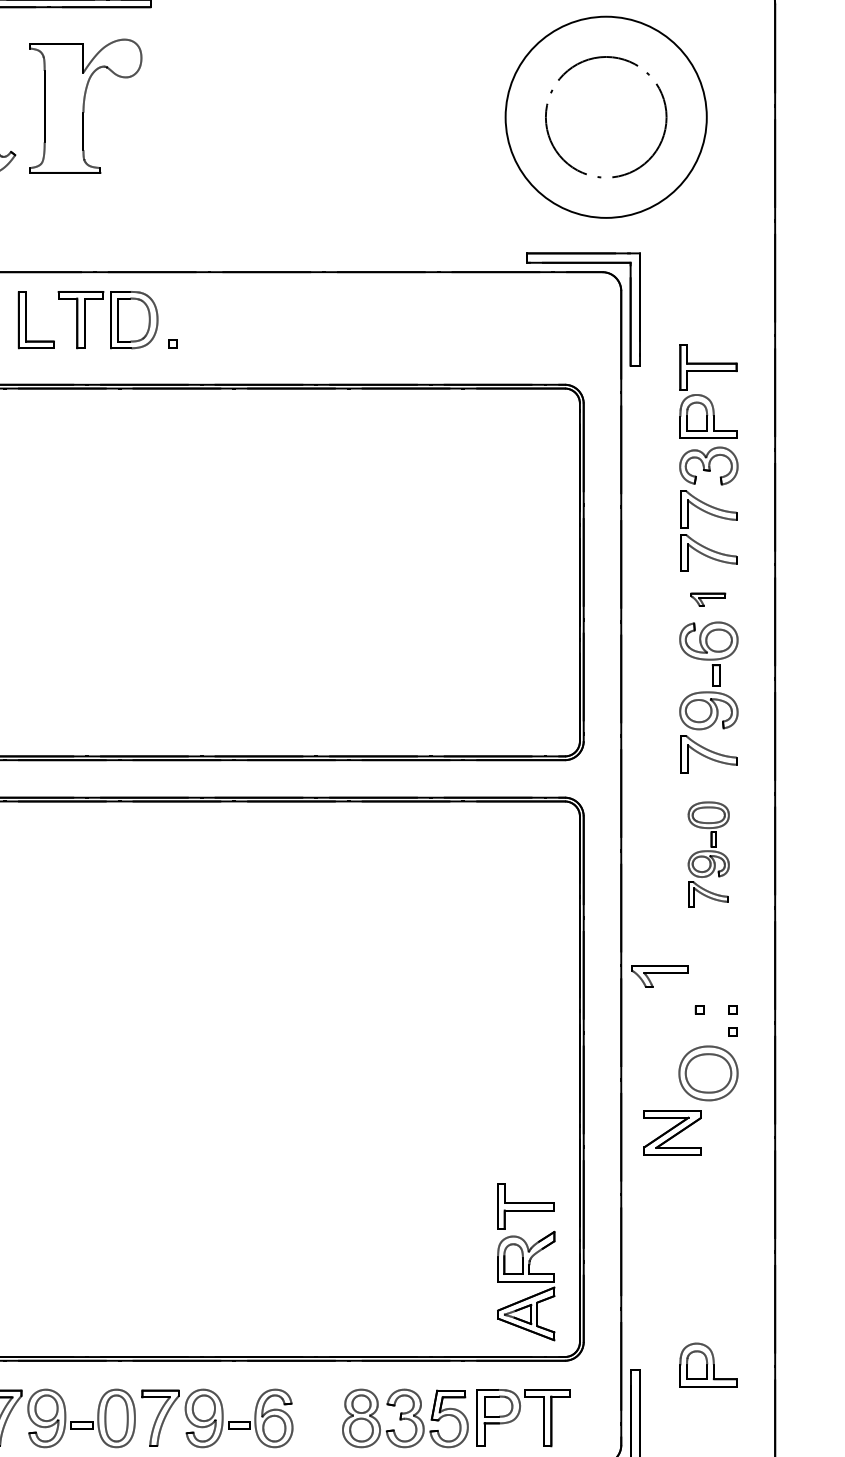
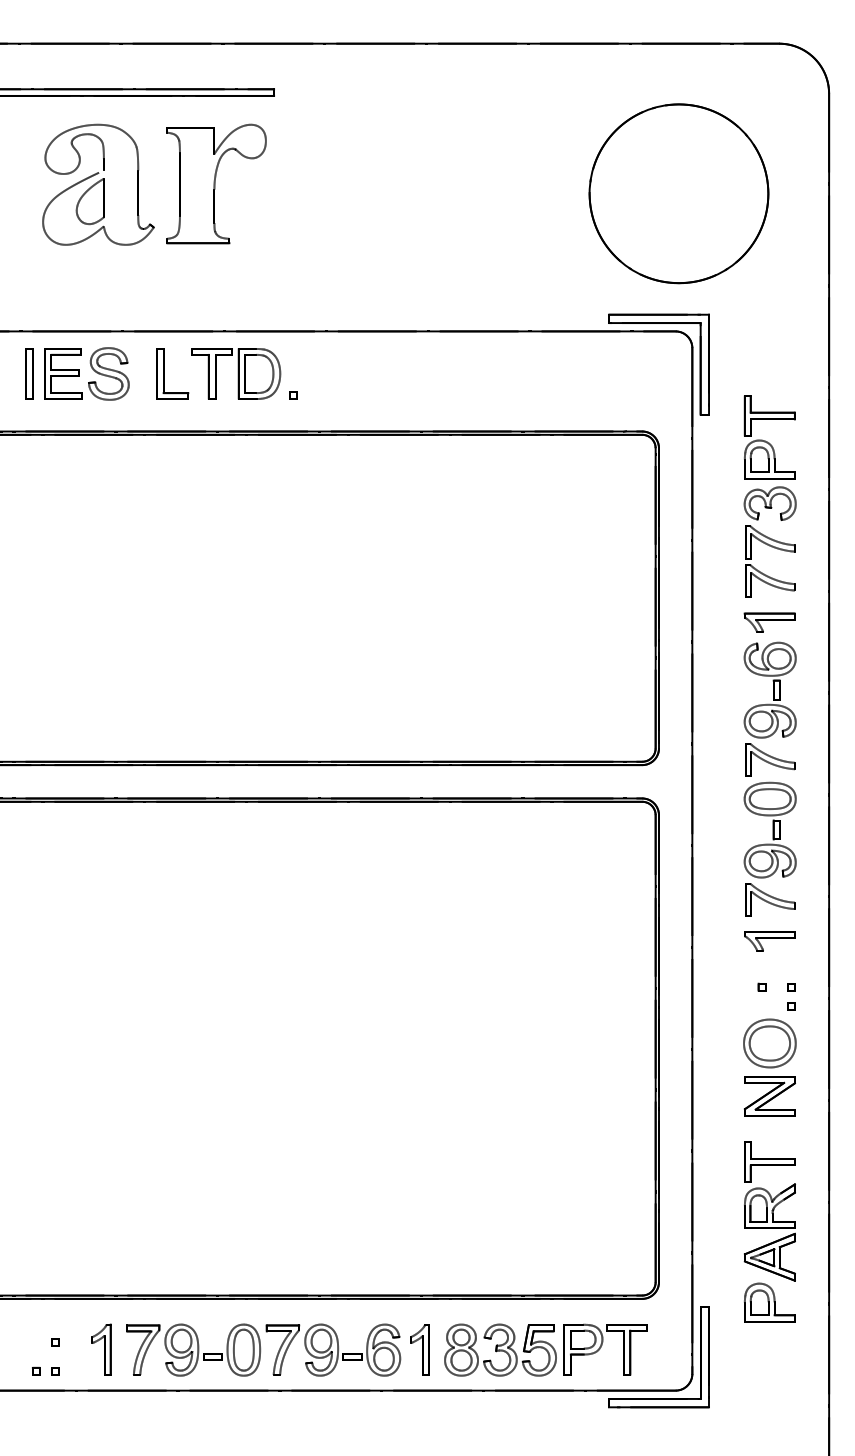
circle: (605, 116) -> (678, 193), size x1.67
part: (708, 599) -> (769, 622), size x1.67
part: (708, 853) -> (769, 848), size x1.43
part: (659, 976) -> (769, 941), moved
part: (672, 1133) -> (769, 1096), moved
part: (525, 1262) -> (769, 1211), moved
part: (314, 1417) -> (419, 1349), added

